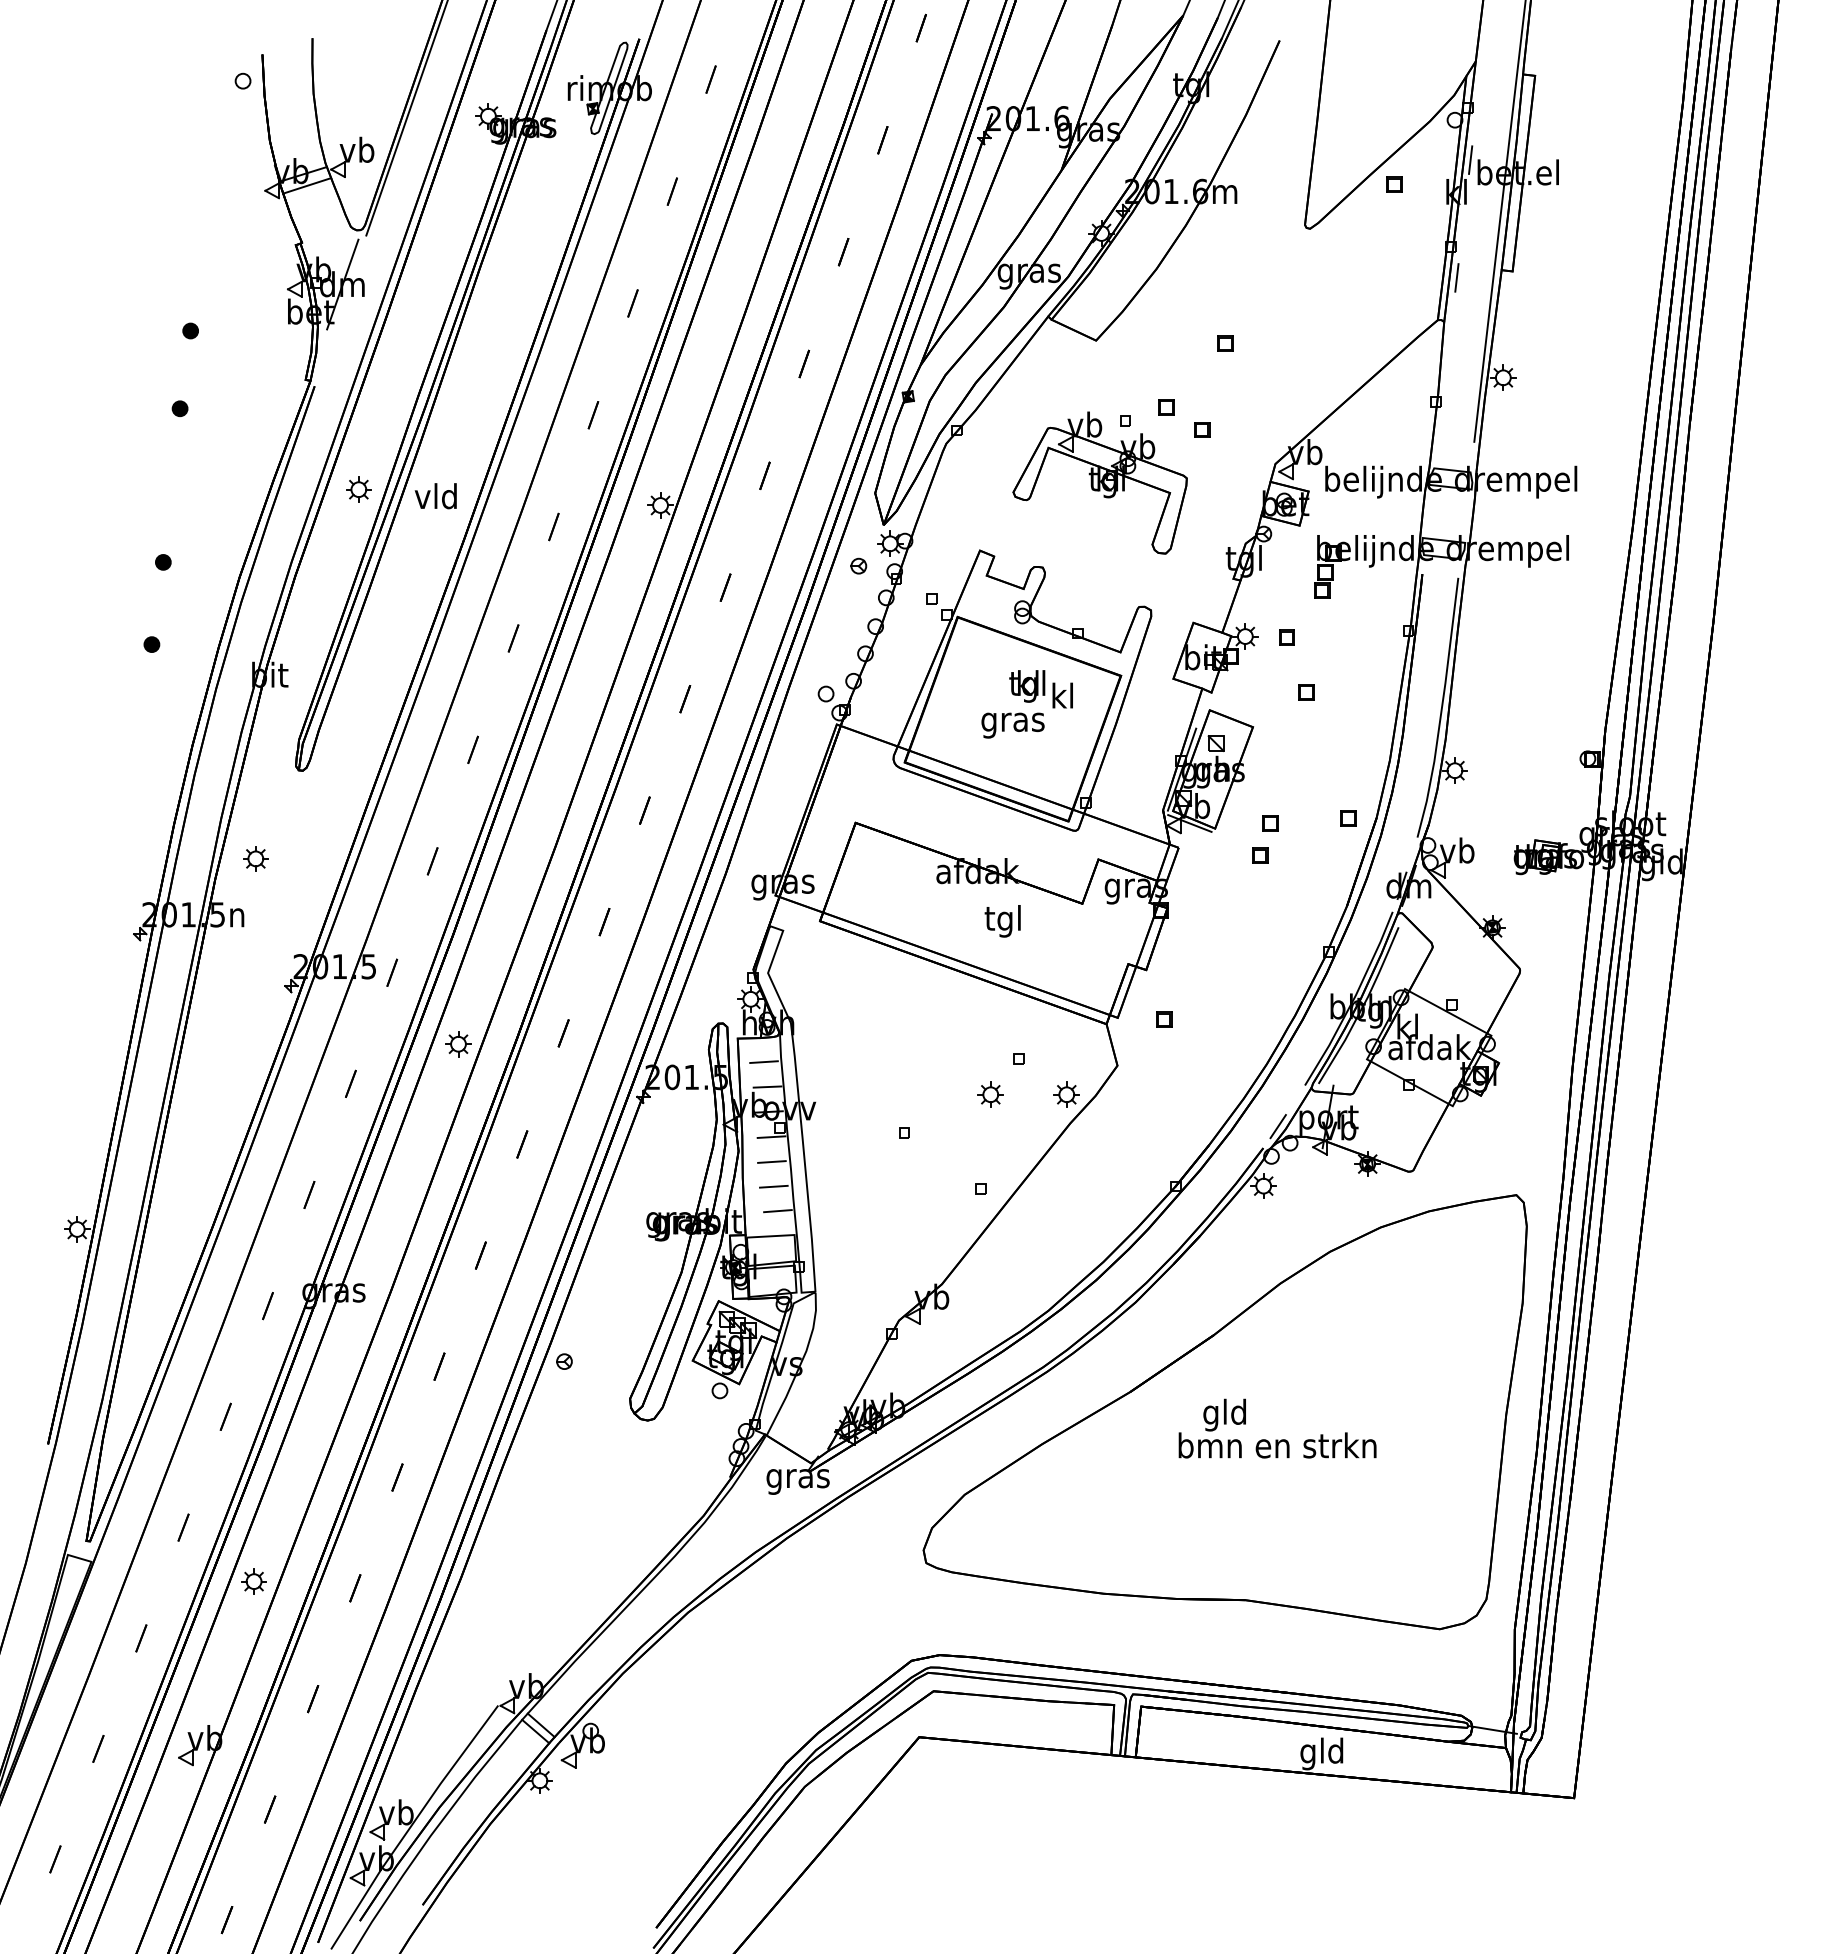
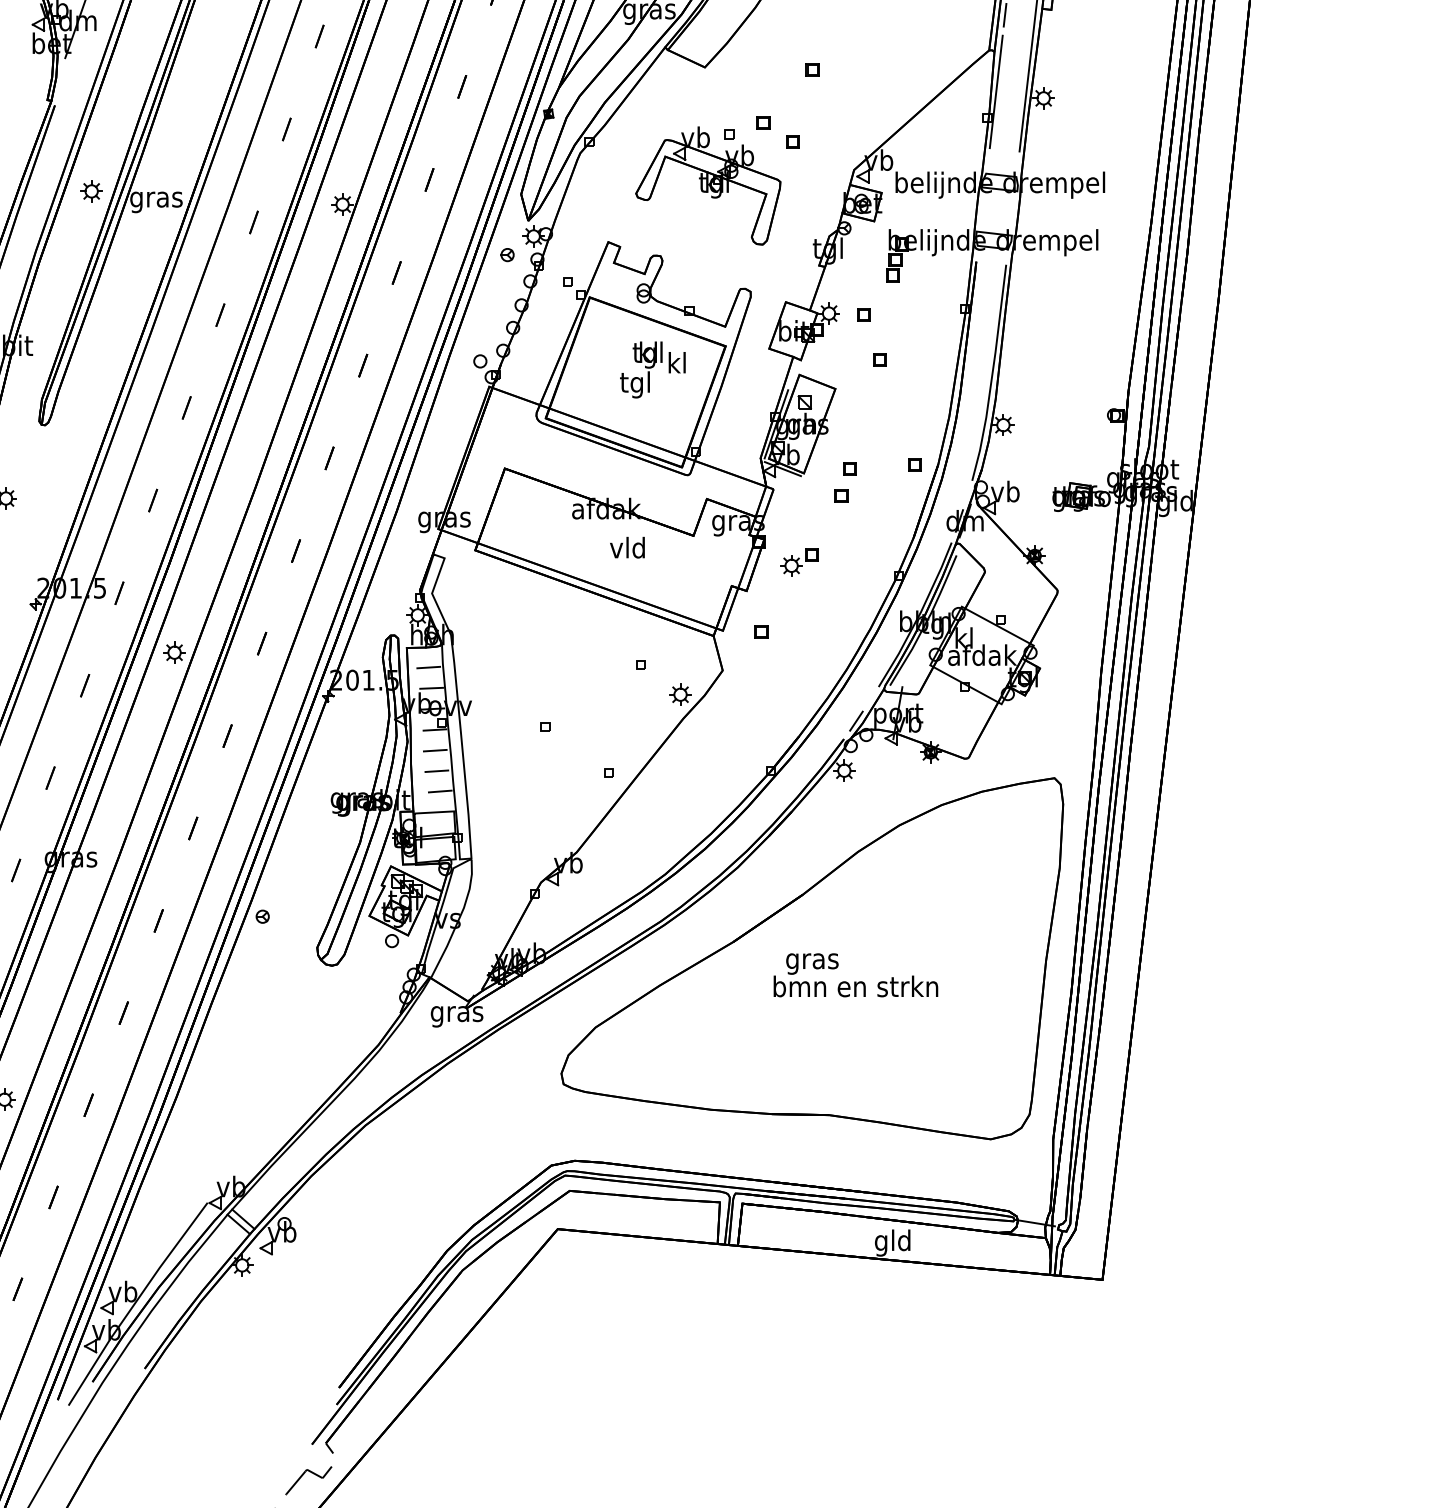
line: (1446, 369) -> (996, 91), added
text: (436, 499) -> (156, 199), vld -> gras
text: (1012, 722) -> (635, 385), gras -> tgl
text: (1002, 921) -> (627, 550), tgl -> vld
part: (1210, 935) -> (800, 562), added
part: (990, 1094) -> (617, 694), removed
text: (1224, 1414) -> (811, 960), gld -> gras

